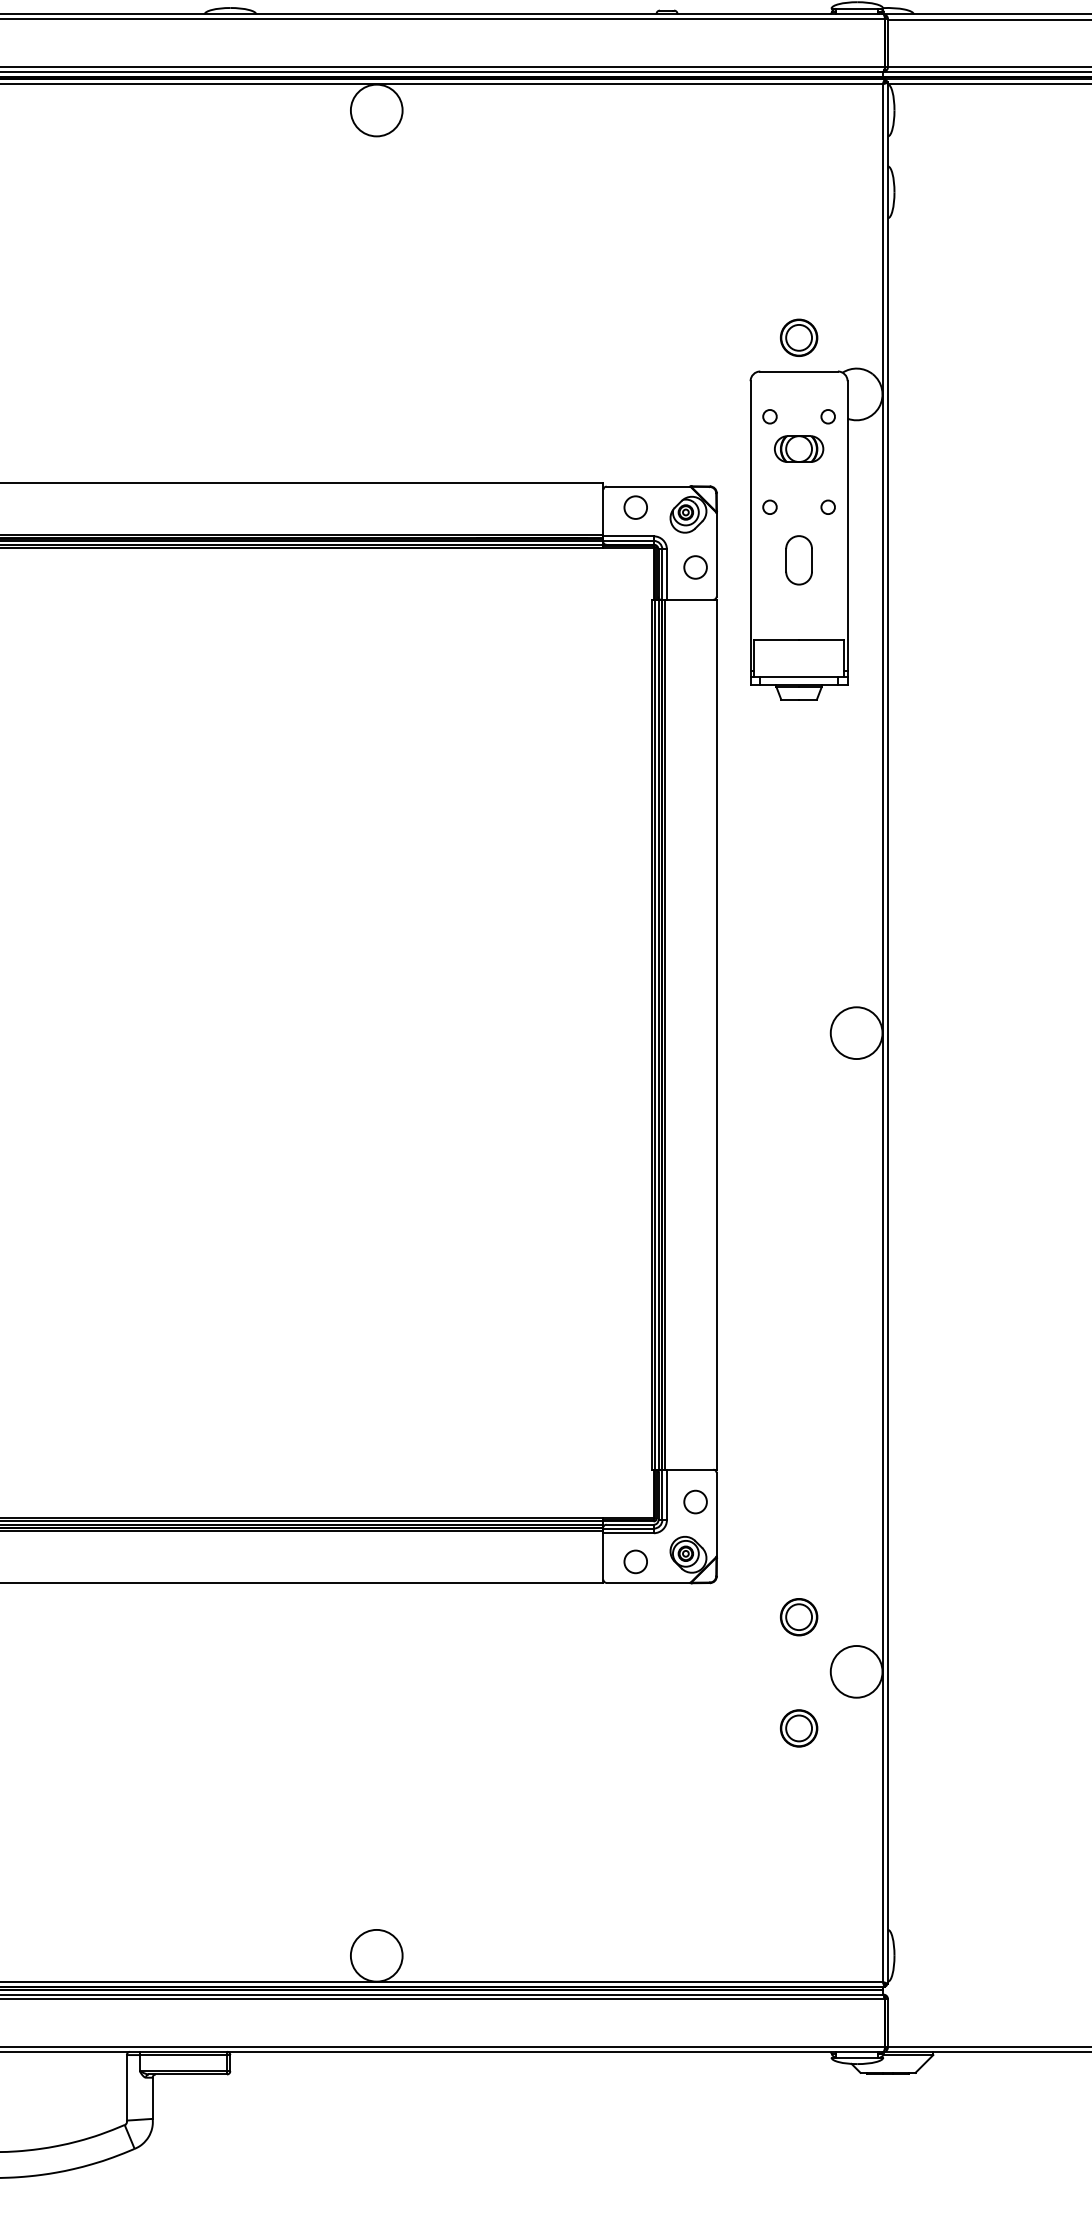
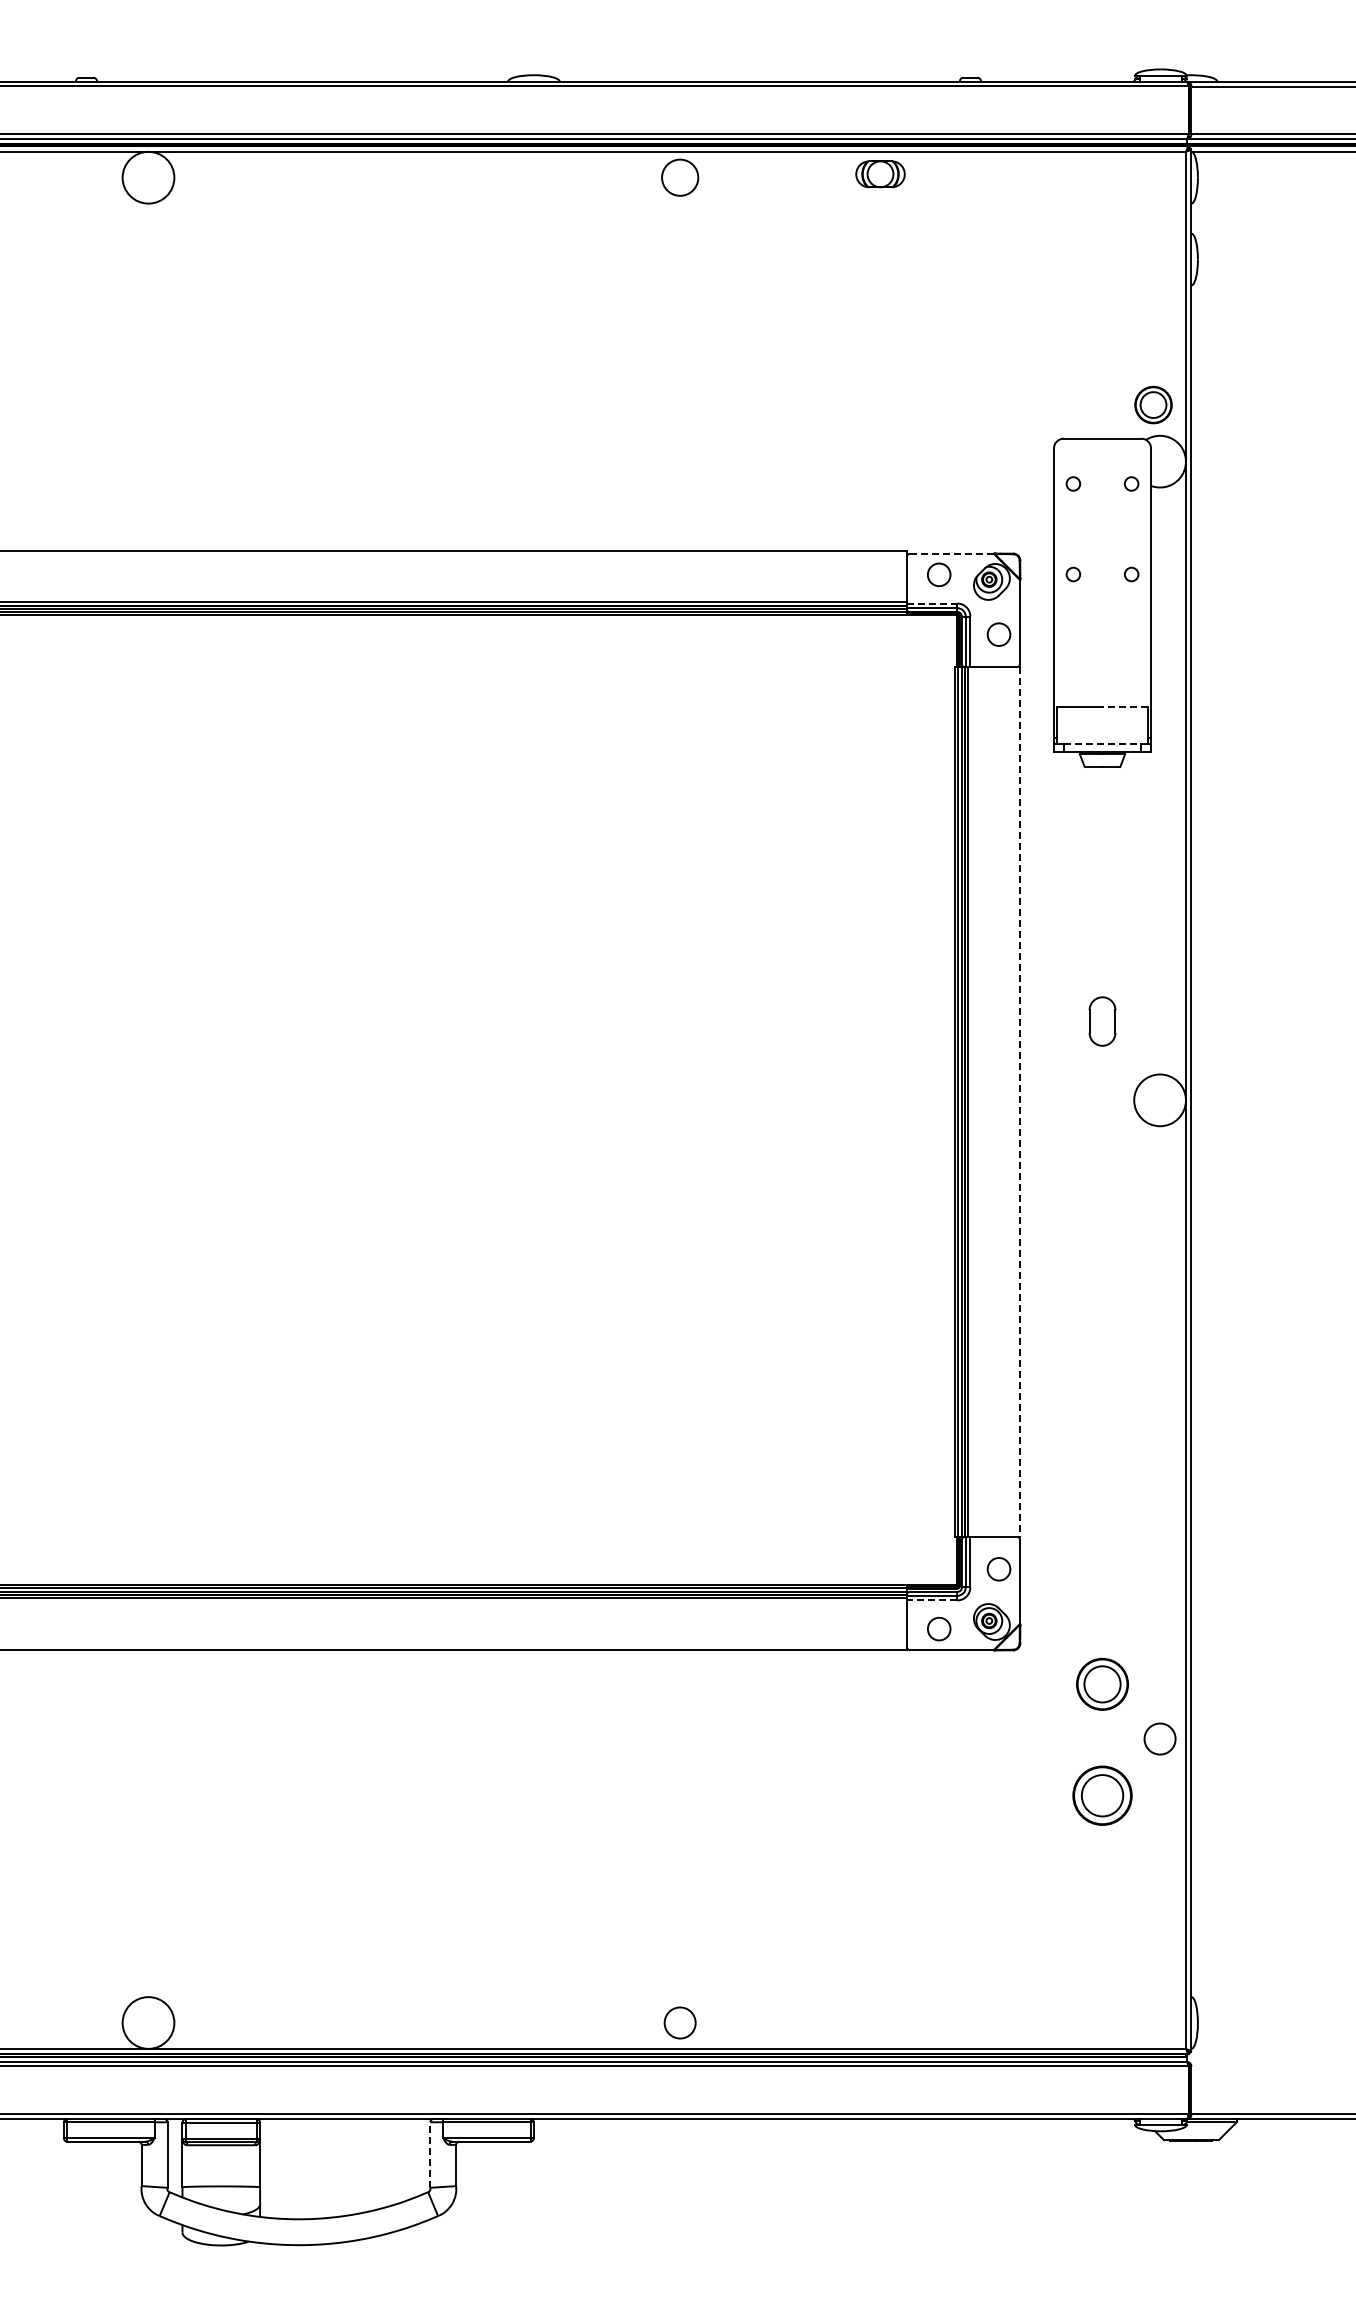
circle: (377, 110) -> (680, 177), size x0.7
part: (799, 337) -> (1153, 404), moved
part: (799, 449) -> (880, 174), moved
line: (648, 486) -> (951, 553), solid -> dashed
line: (629, 536) -> (932, 603), solid -> dashed
part: (799, 560) -> (1102, 1021), moved
line: (822, 640) -> (1125, 707), solid -> dashed
line: (799, 677) -> (1102, 744), solid -> dashed
line: (717, 1034) -> (1020, 1101), solid -> dashed
line: (628, 1533) -> (931, 1600), solid -> dashed
part: (799, 1617) -> (1102, 1684), size x1.4
circle: (856, 1671) -> (1159, 1738), size x0.6
part: (799, 1728) -> (1102, 1795), size x1.6
circle: (377, 1955) -> (680, 2022), size x0.6
line: (127, 2087) -> (430, 2154), solid -> dashed

